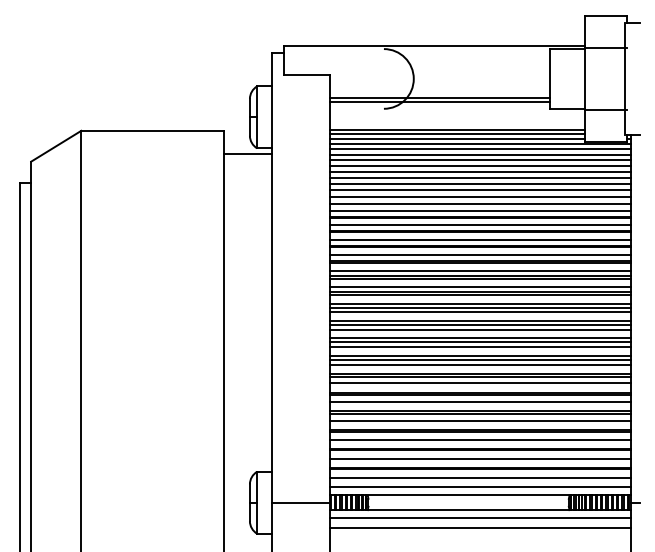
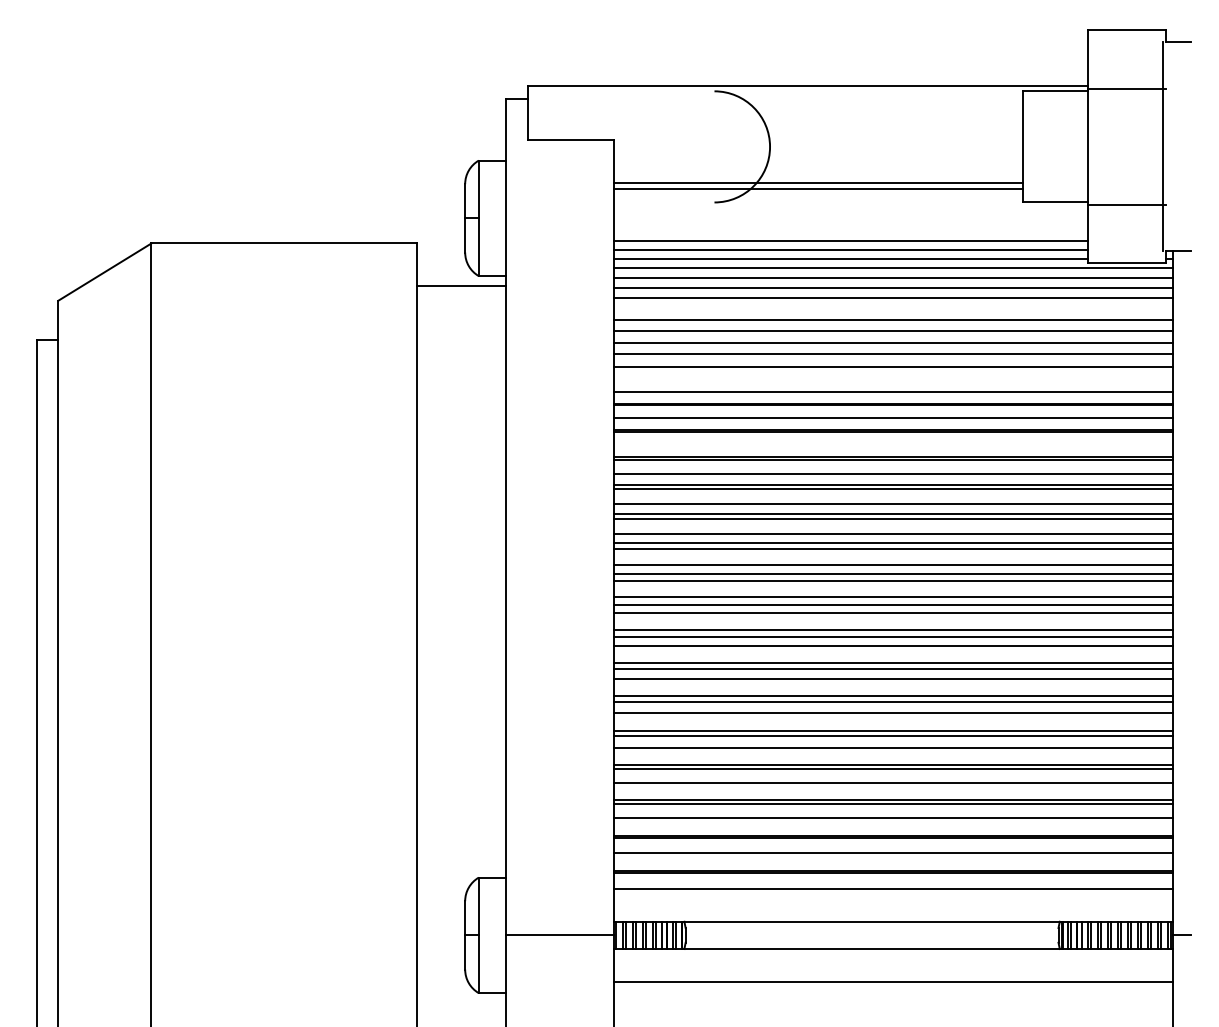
line: (479, 165) -> (892, 307), removed
line: (479, 203) -> (892, 378), removed
line: (479, 239) -> (892, 445), removed
line: (479, 487) -> (892, 906), removed
line: (479, 518) -> (892, 964), removed

